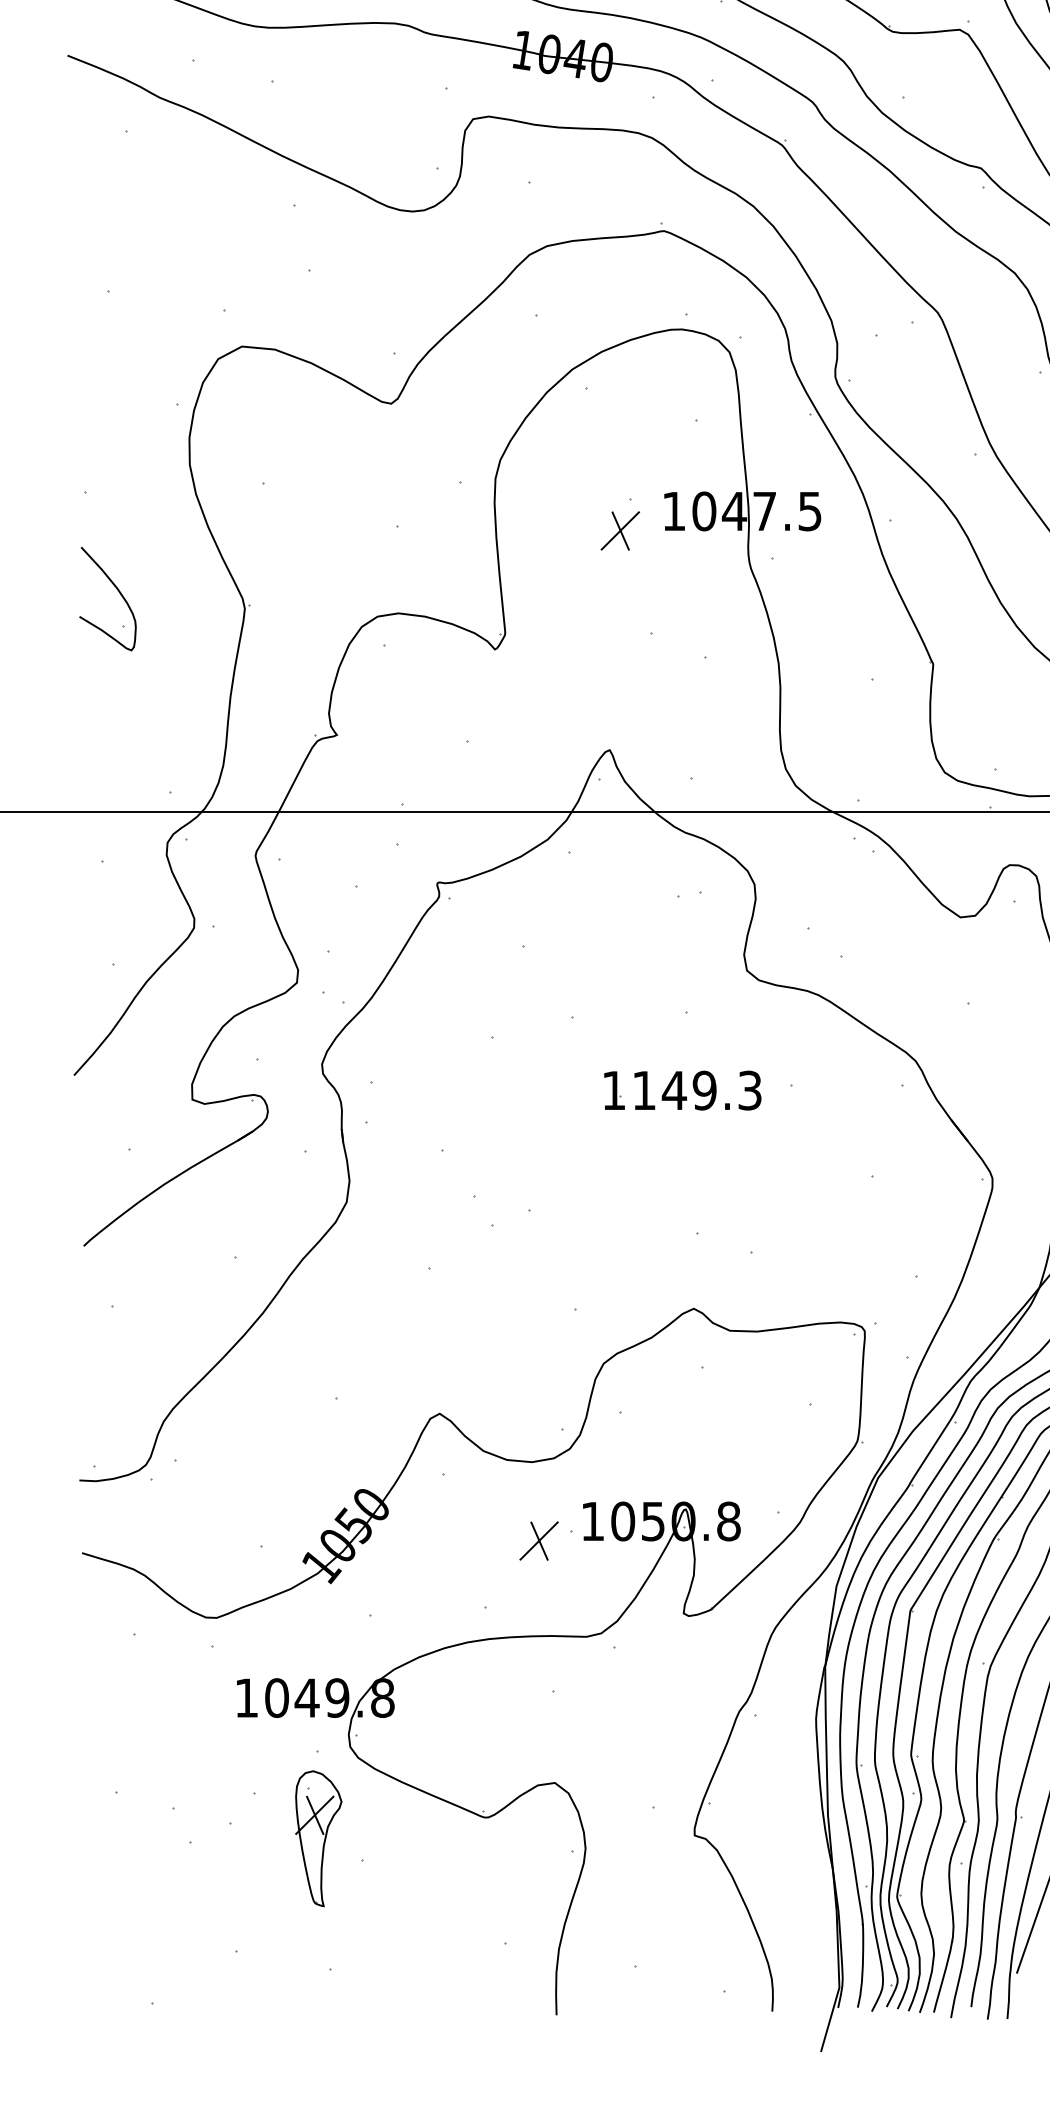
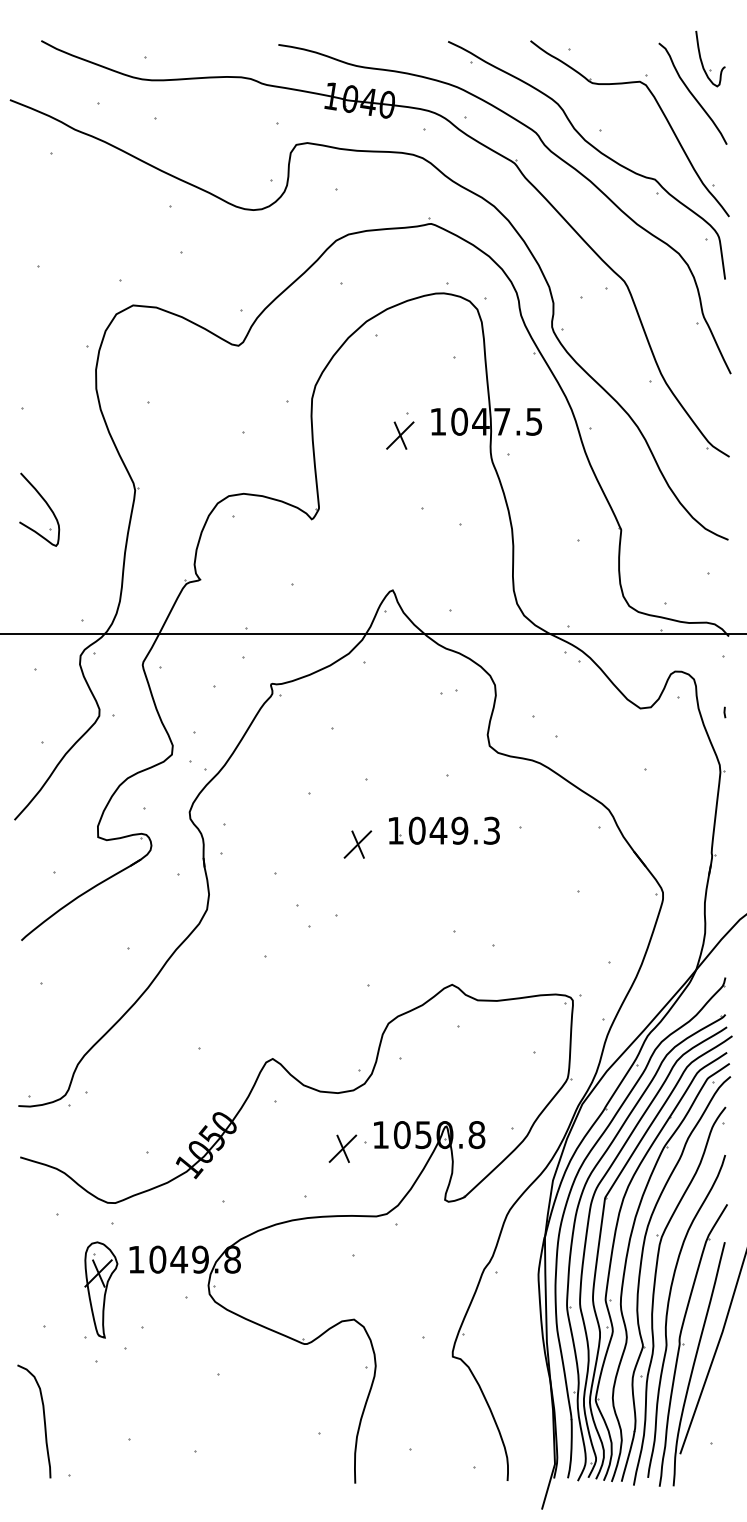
part: (116, 590) -> (45, 503), moved
text: (643, 1090) -> (416, 830), 1149.3 -> 1049.3
part: (559, 1110) -> (357, 844), added
part: (318, 1838) -> (101, 1289), moved
curve: (115, 1925) -> (43, 1420), added

